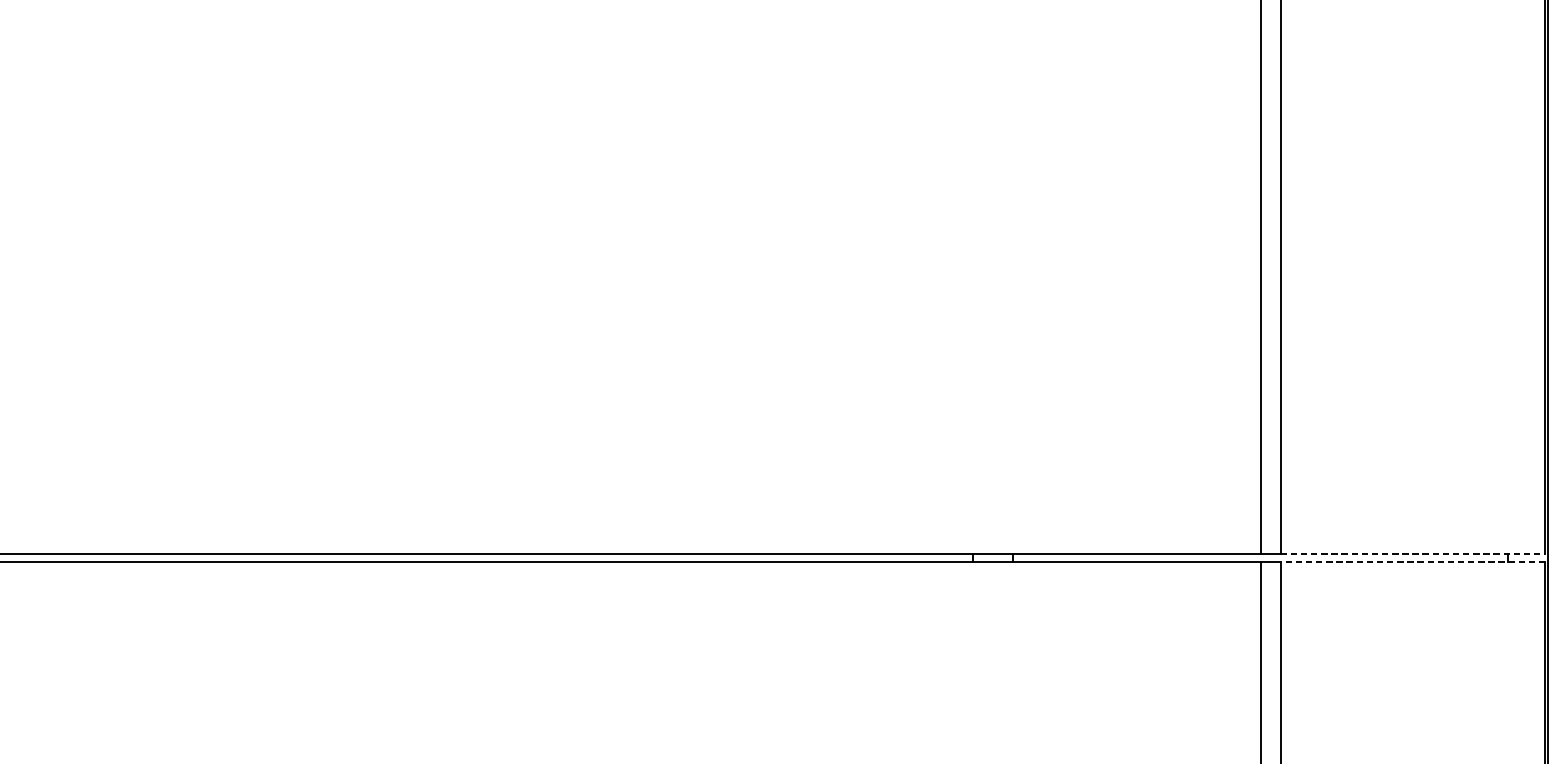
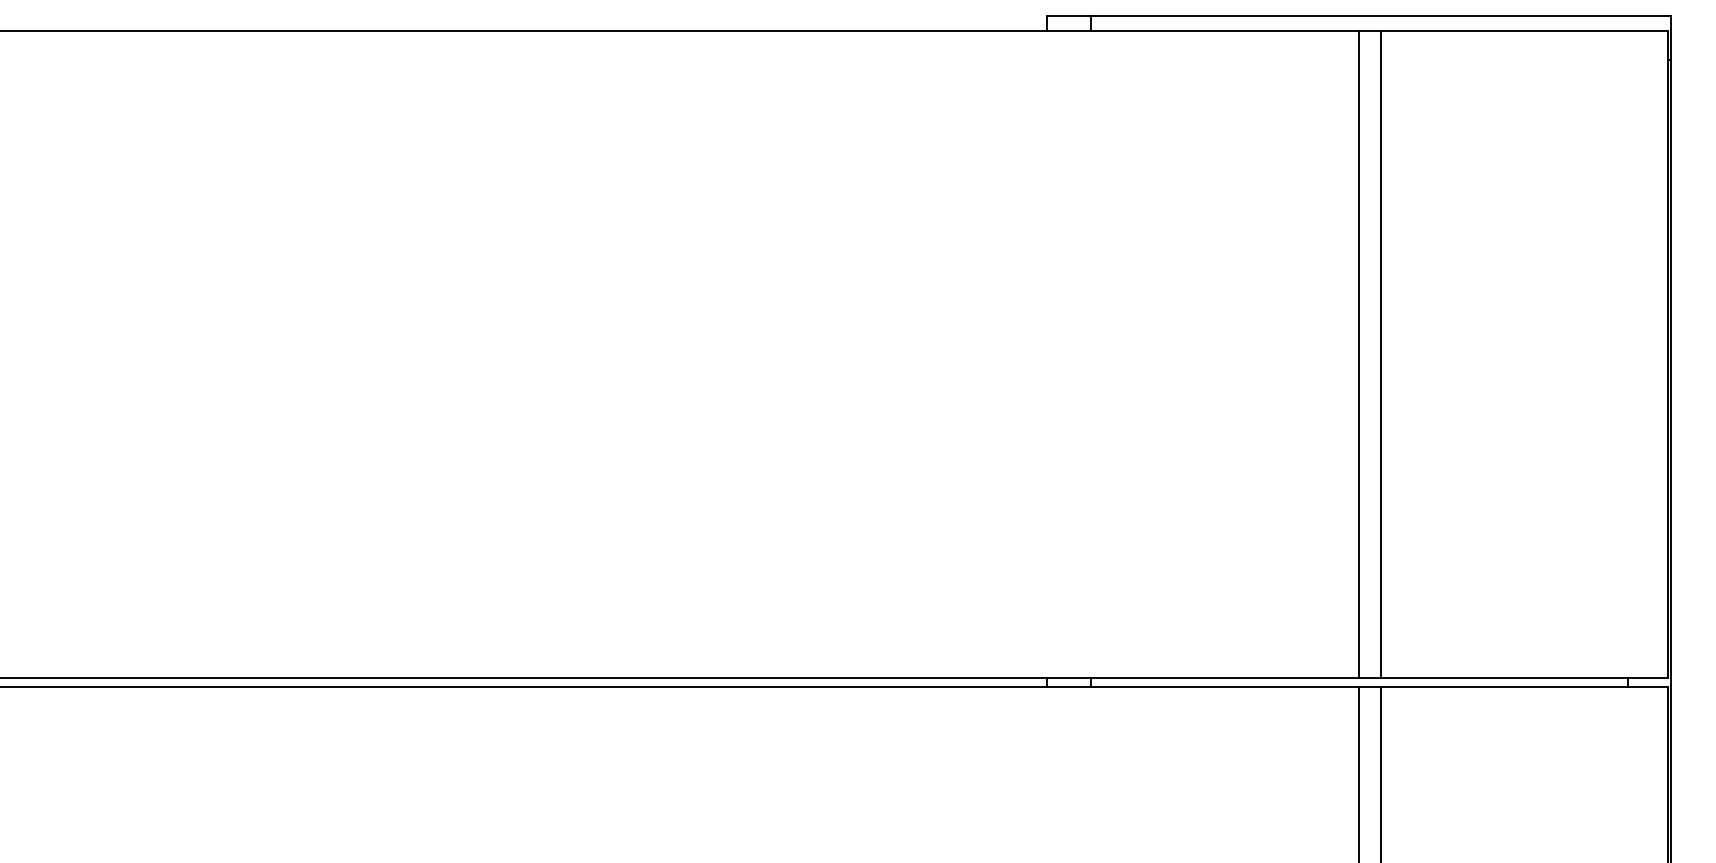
line: (1412, 554) -> (1524, 678), dashed -> solid
line: (1412, 562) -> (1524, 687), dashed -> solid

